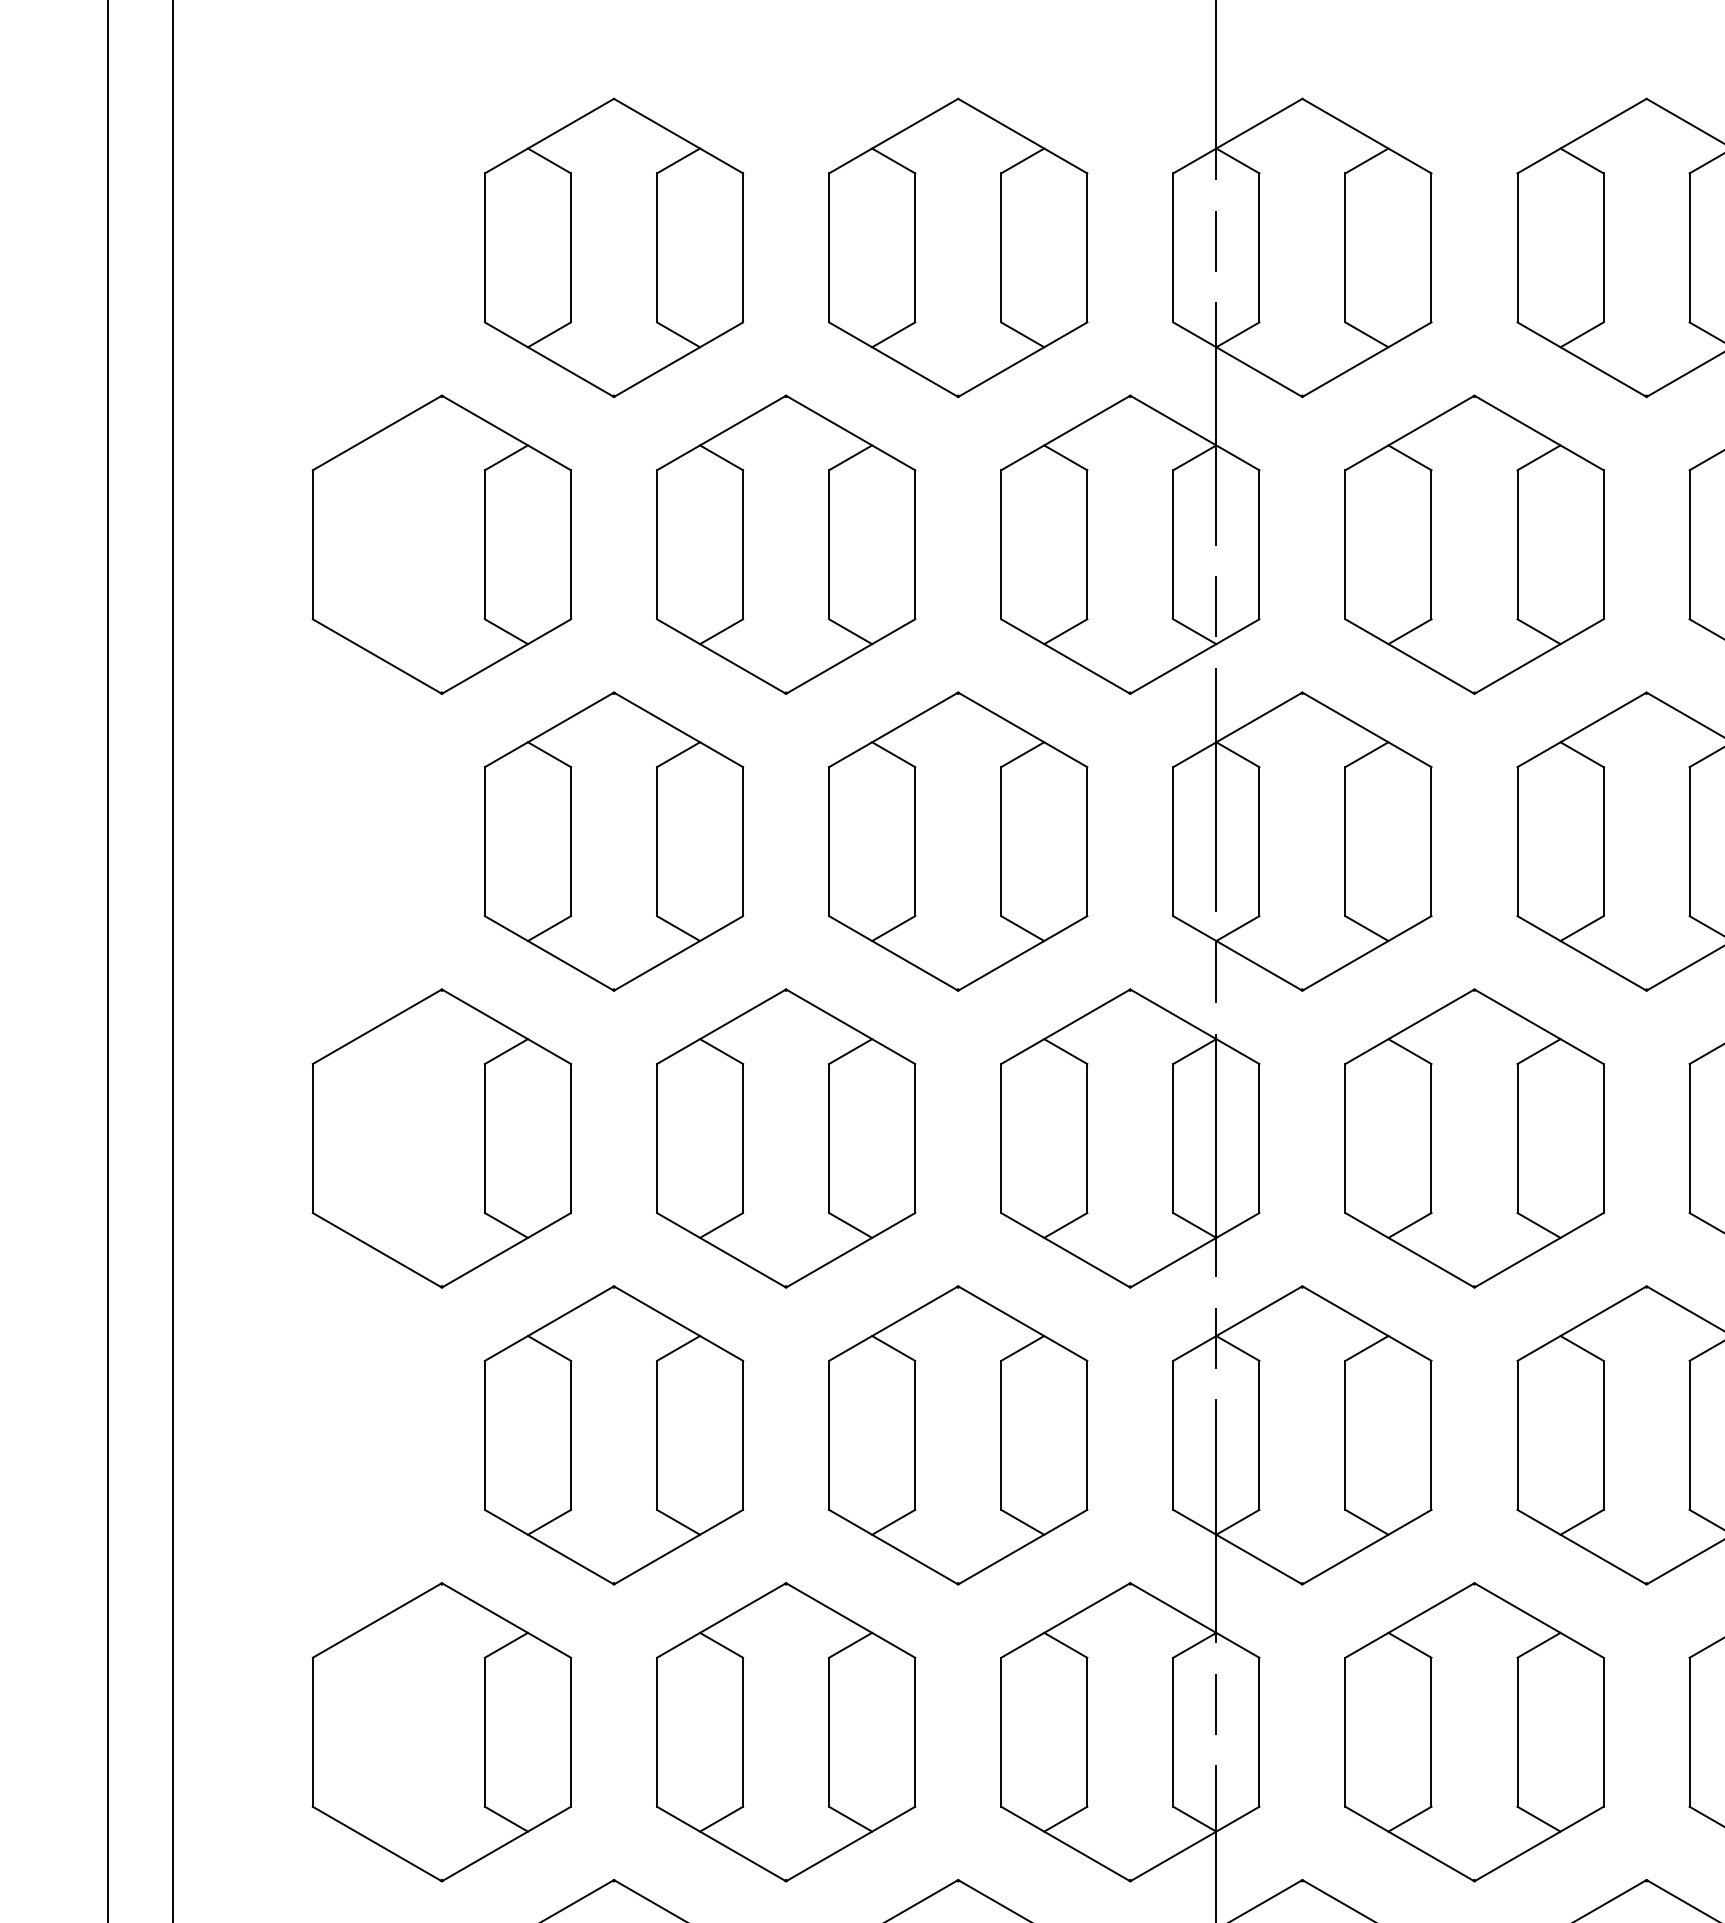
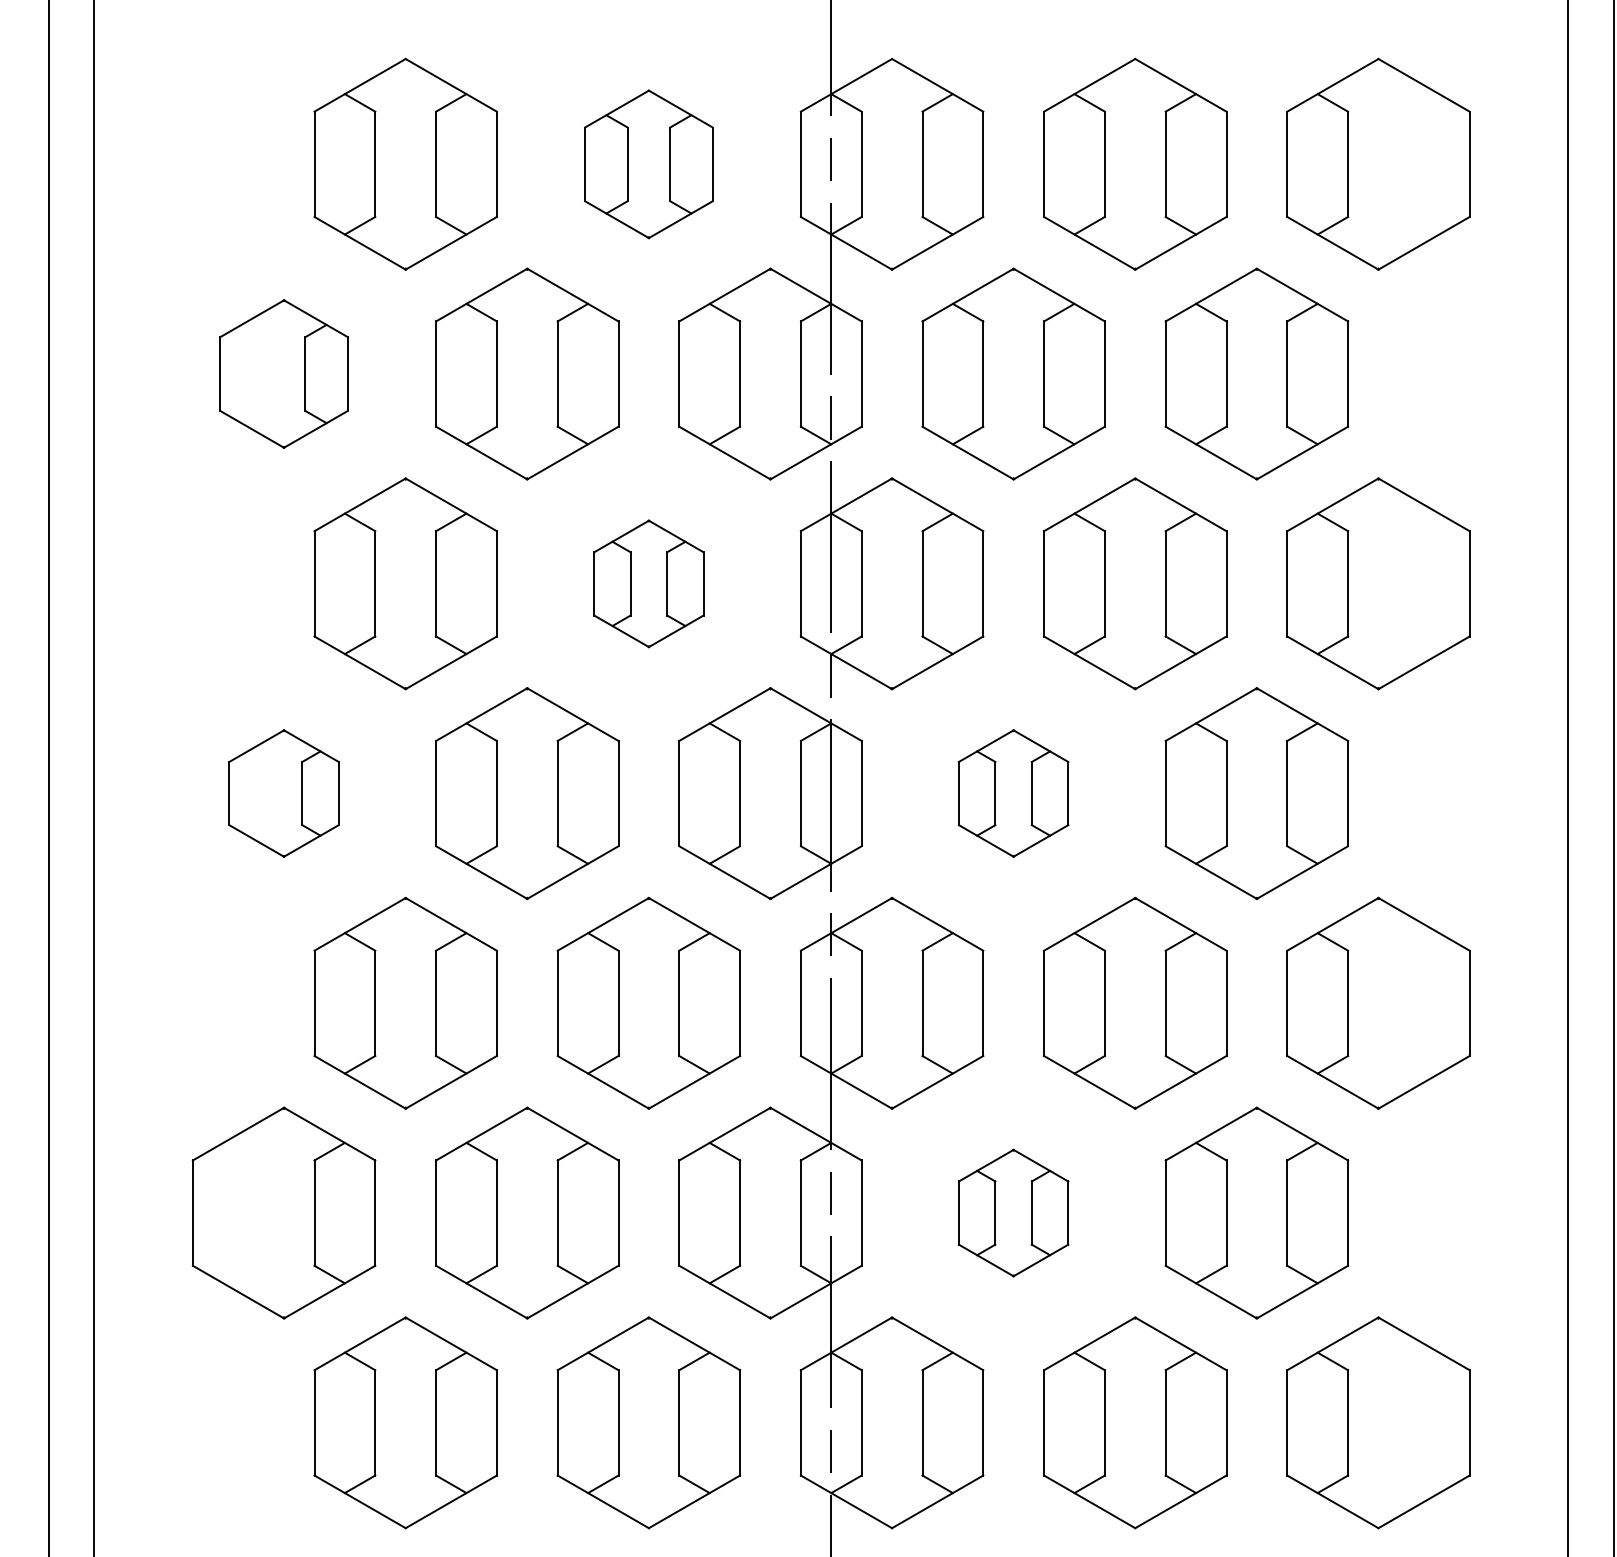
part: (957, 248) -> (648, 164), size x0.7
part: (441, 543) -> (283, 373), size x0.7
part: (957, 841) -> (648, 583), size x0.6
part: (441, 1138) -> (283, 793), size x0.6
part: (1474, 1138) -> (1013, 793), size x0.6
part: (1474, 1731) -> (1013, 1212), size x0.6

